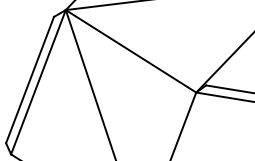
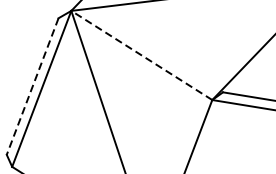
line: (130, 51) -> (141, 55), solid -> dashed
line: (30, 80) -> (33, 87), solid -> dashed

